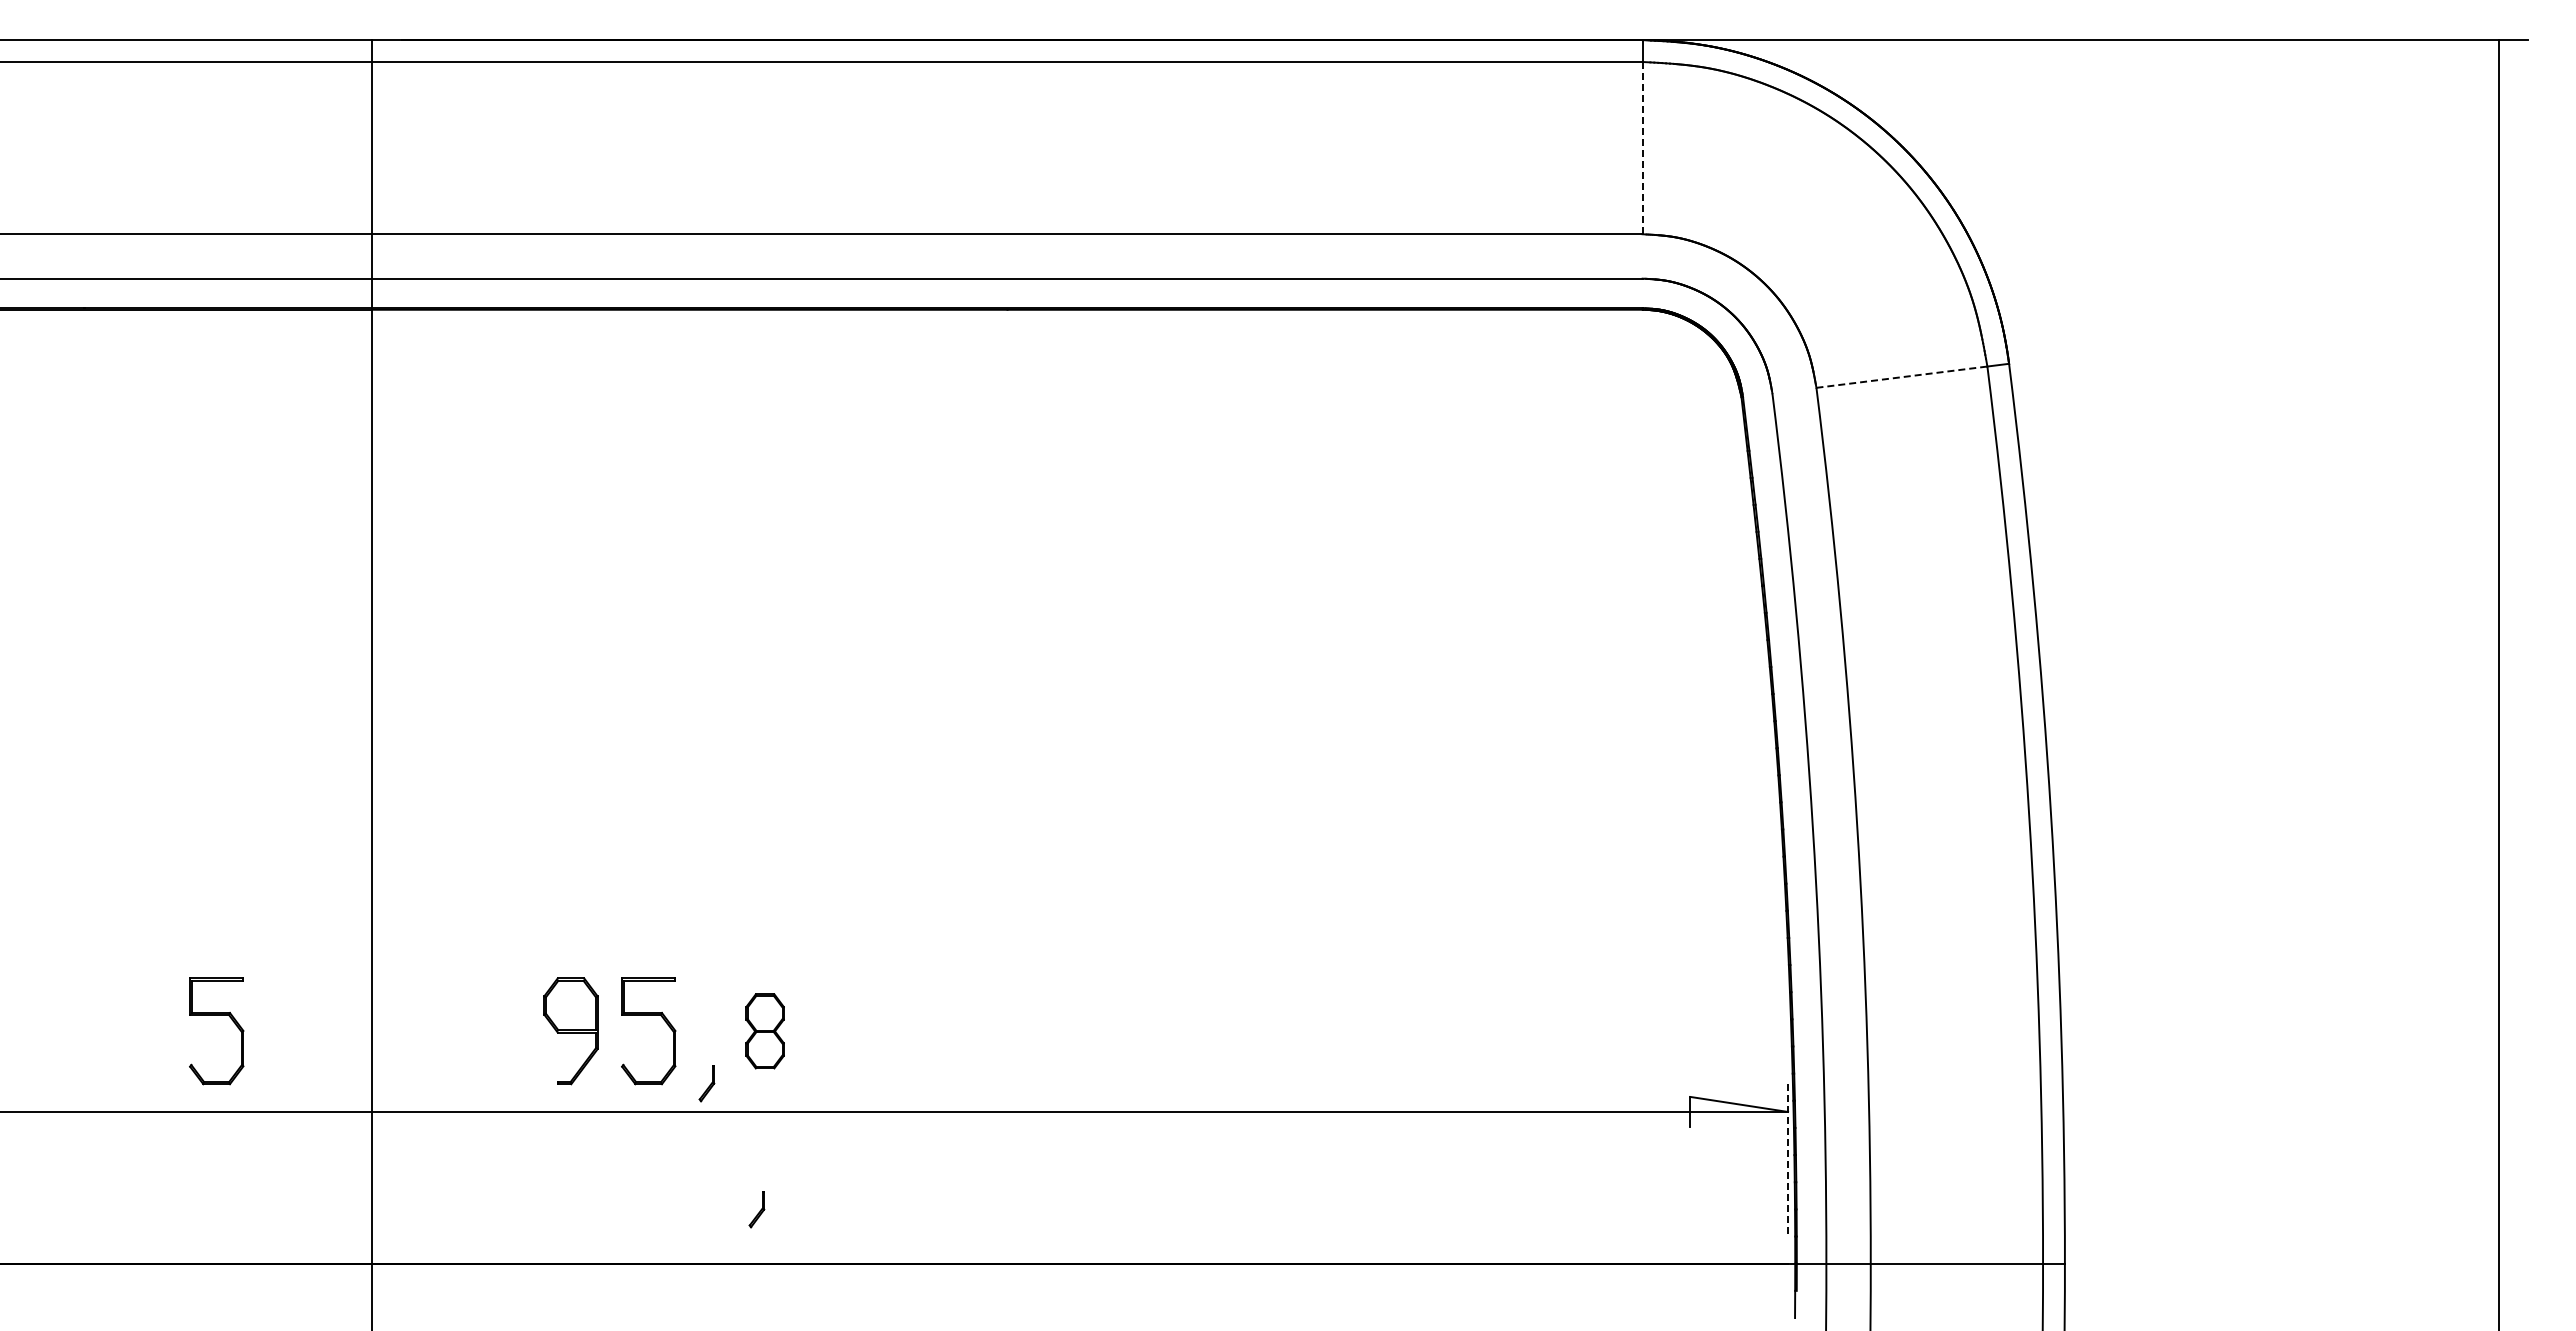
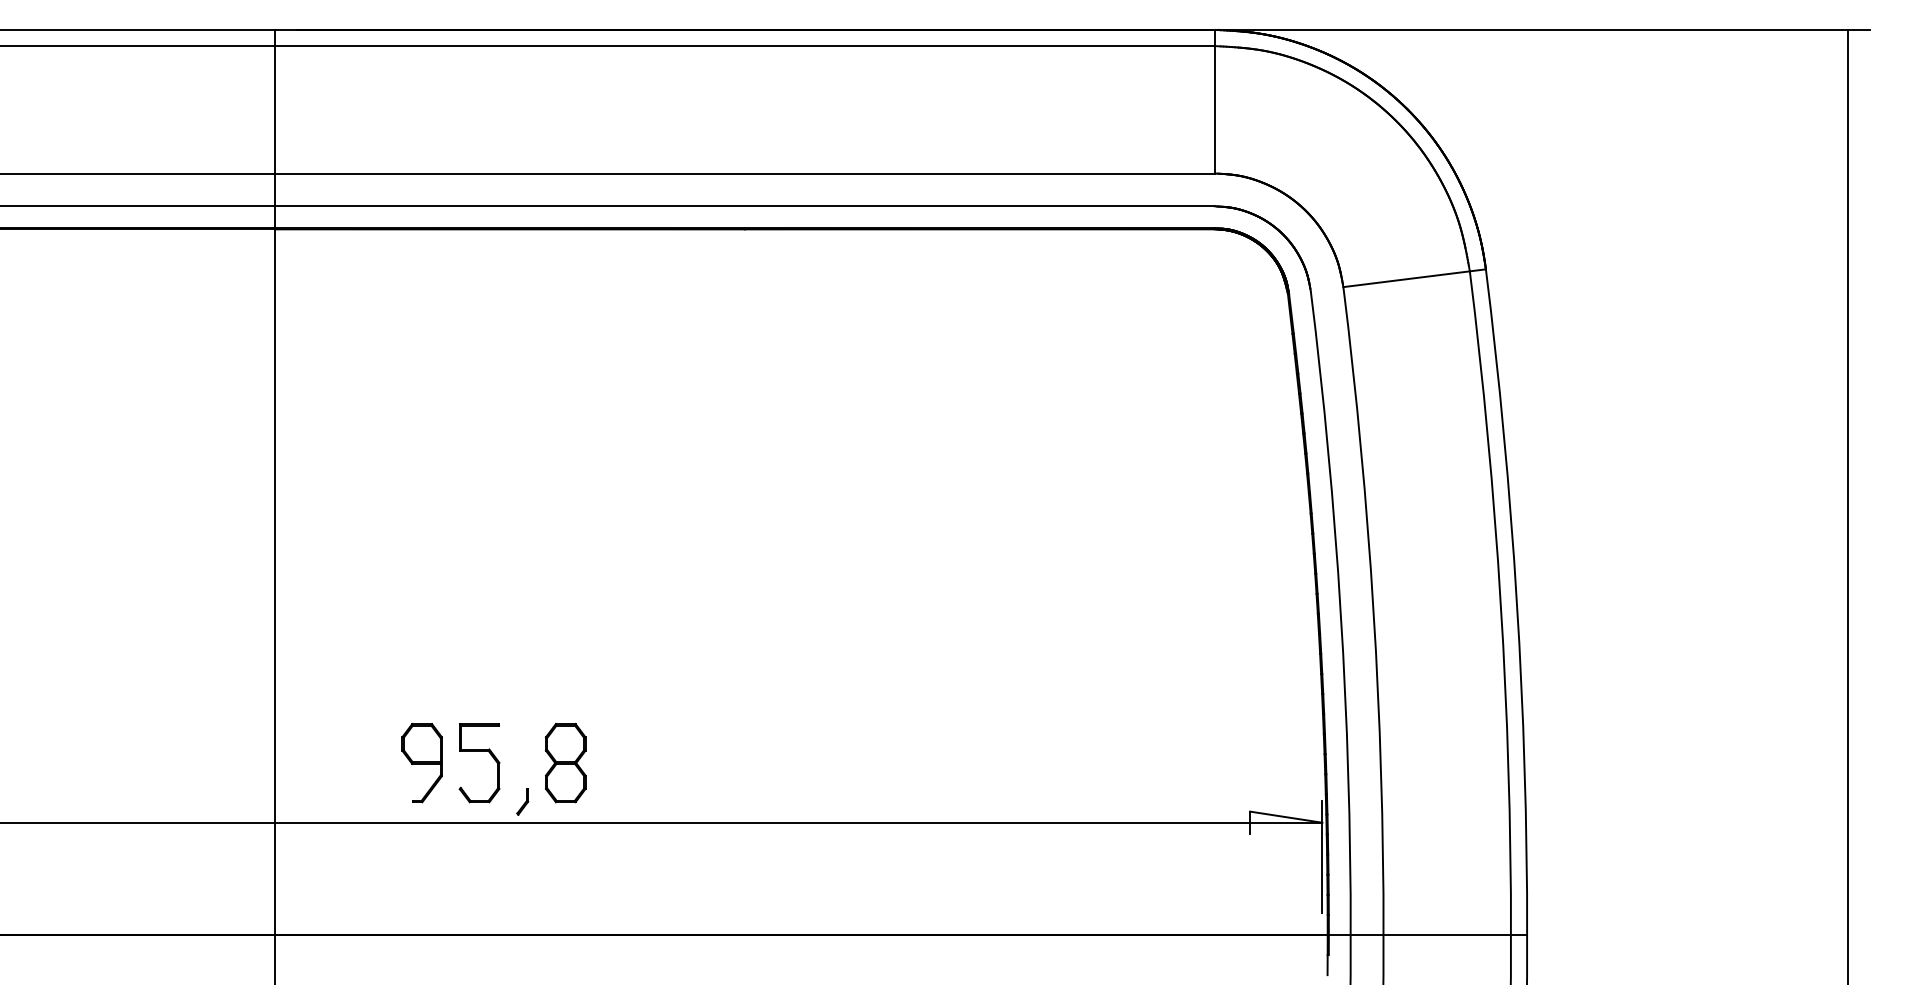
line: (1642, 147) -> (1214, 109), dashed -> solid
line: (1902, 377) -> (1407, 279), dashed -> solid
part: (216, 1015) -> (159, 751), removed
part: (764, 1031) -> (565, 763), size x1.43
line: (1788, 1158) -> (1322, 857), dashed -> solid
part: (756, 1209) -> (559, 894), removed

